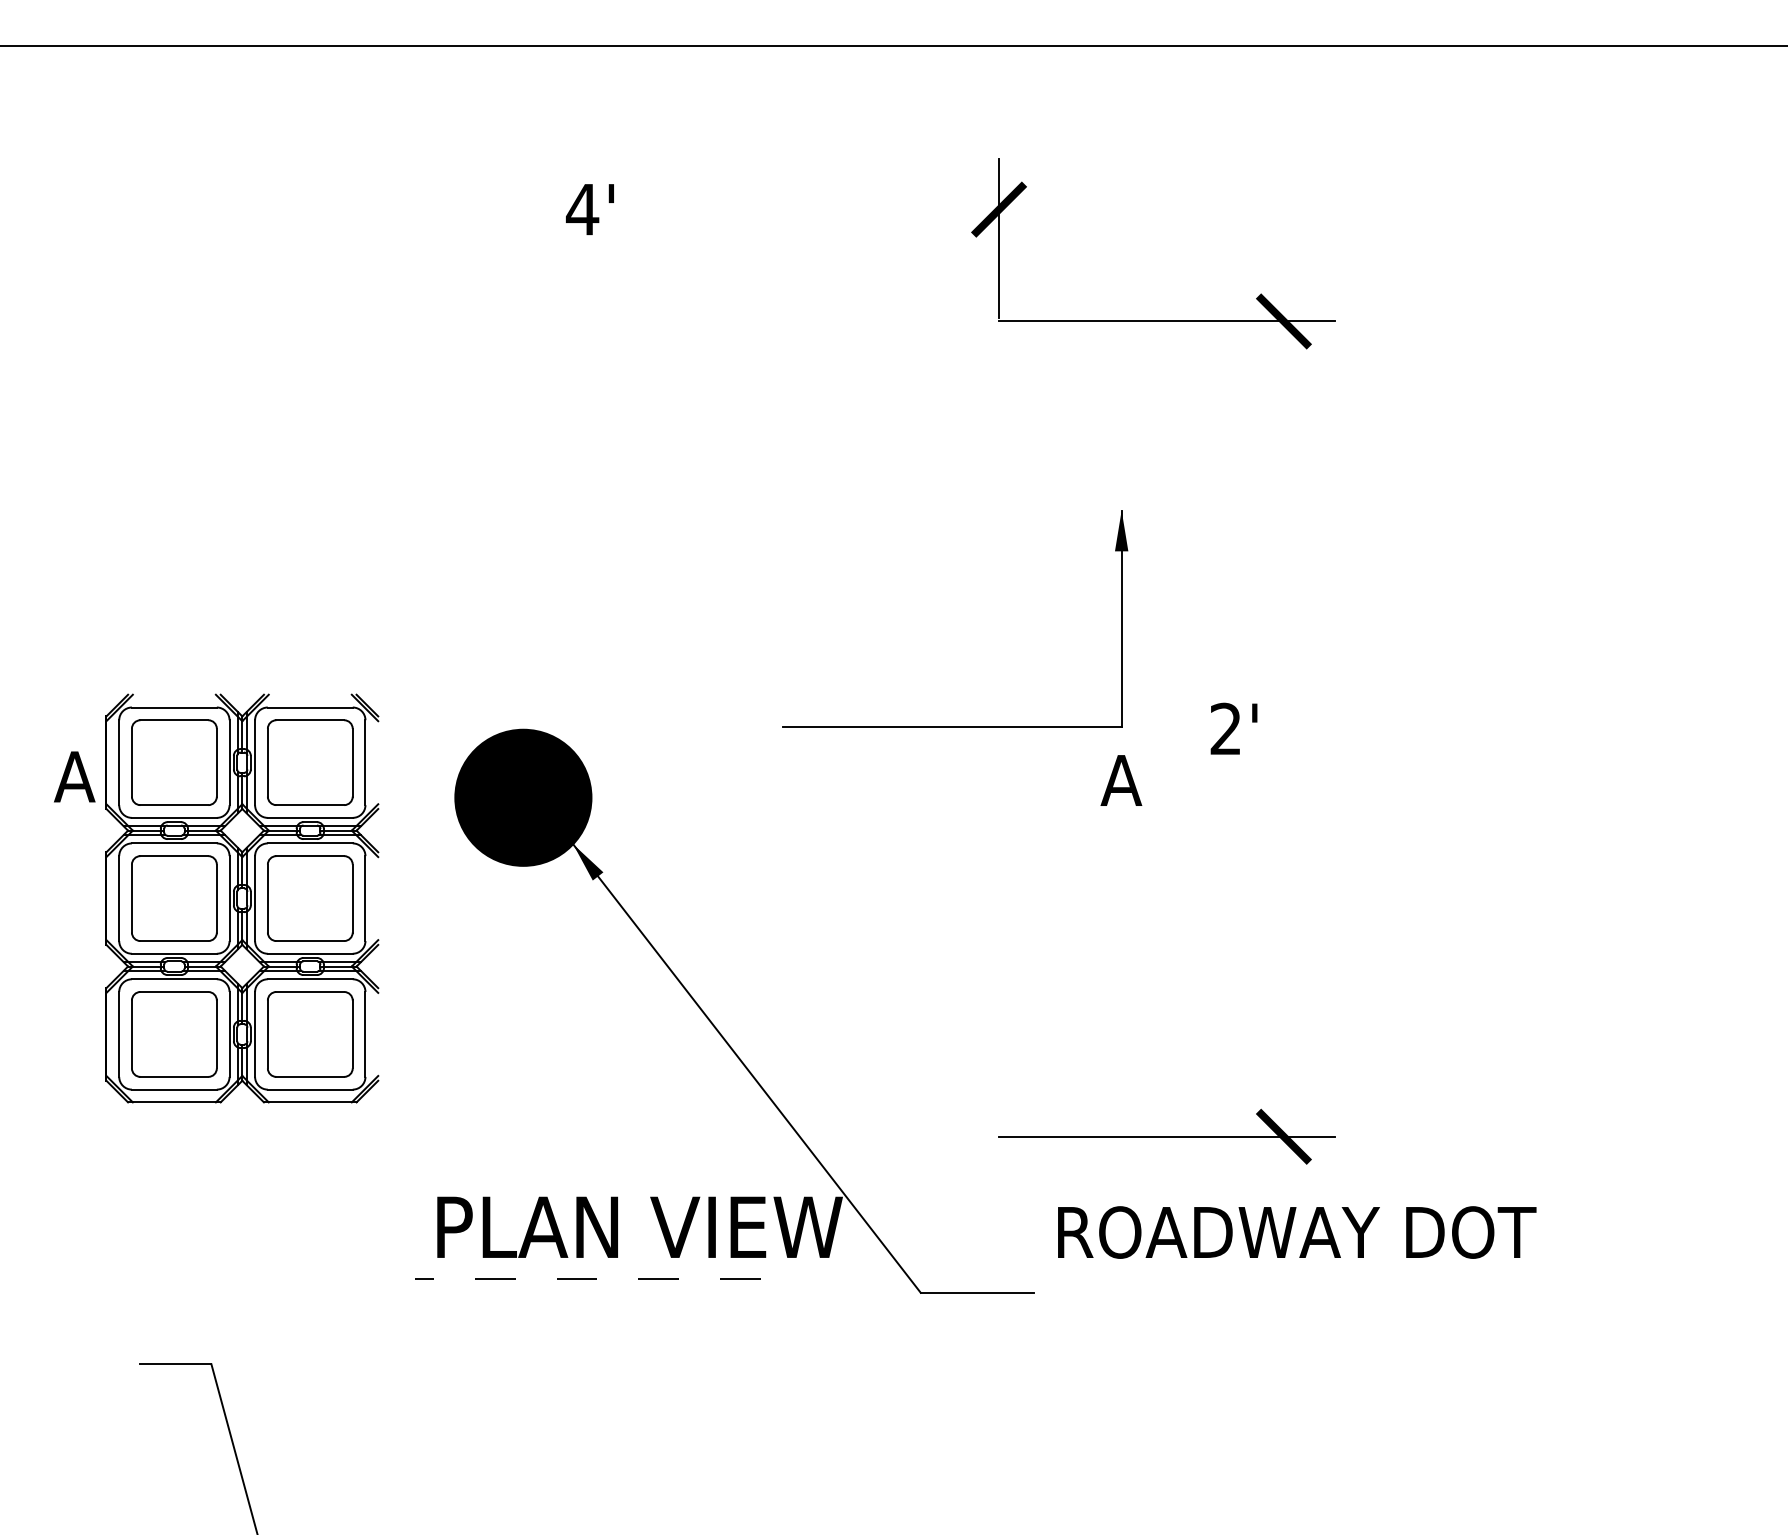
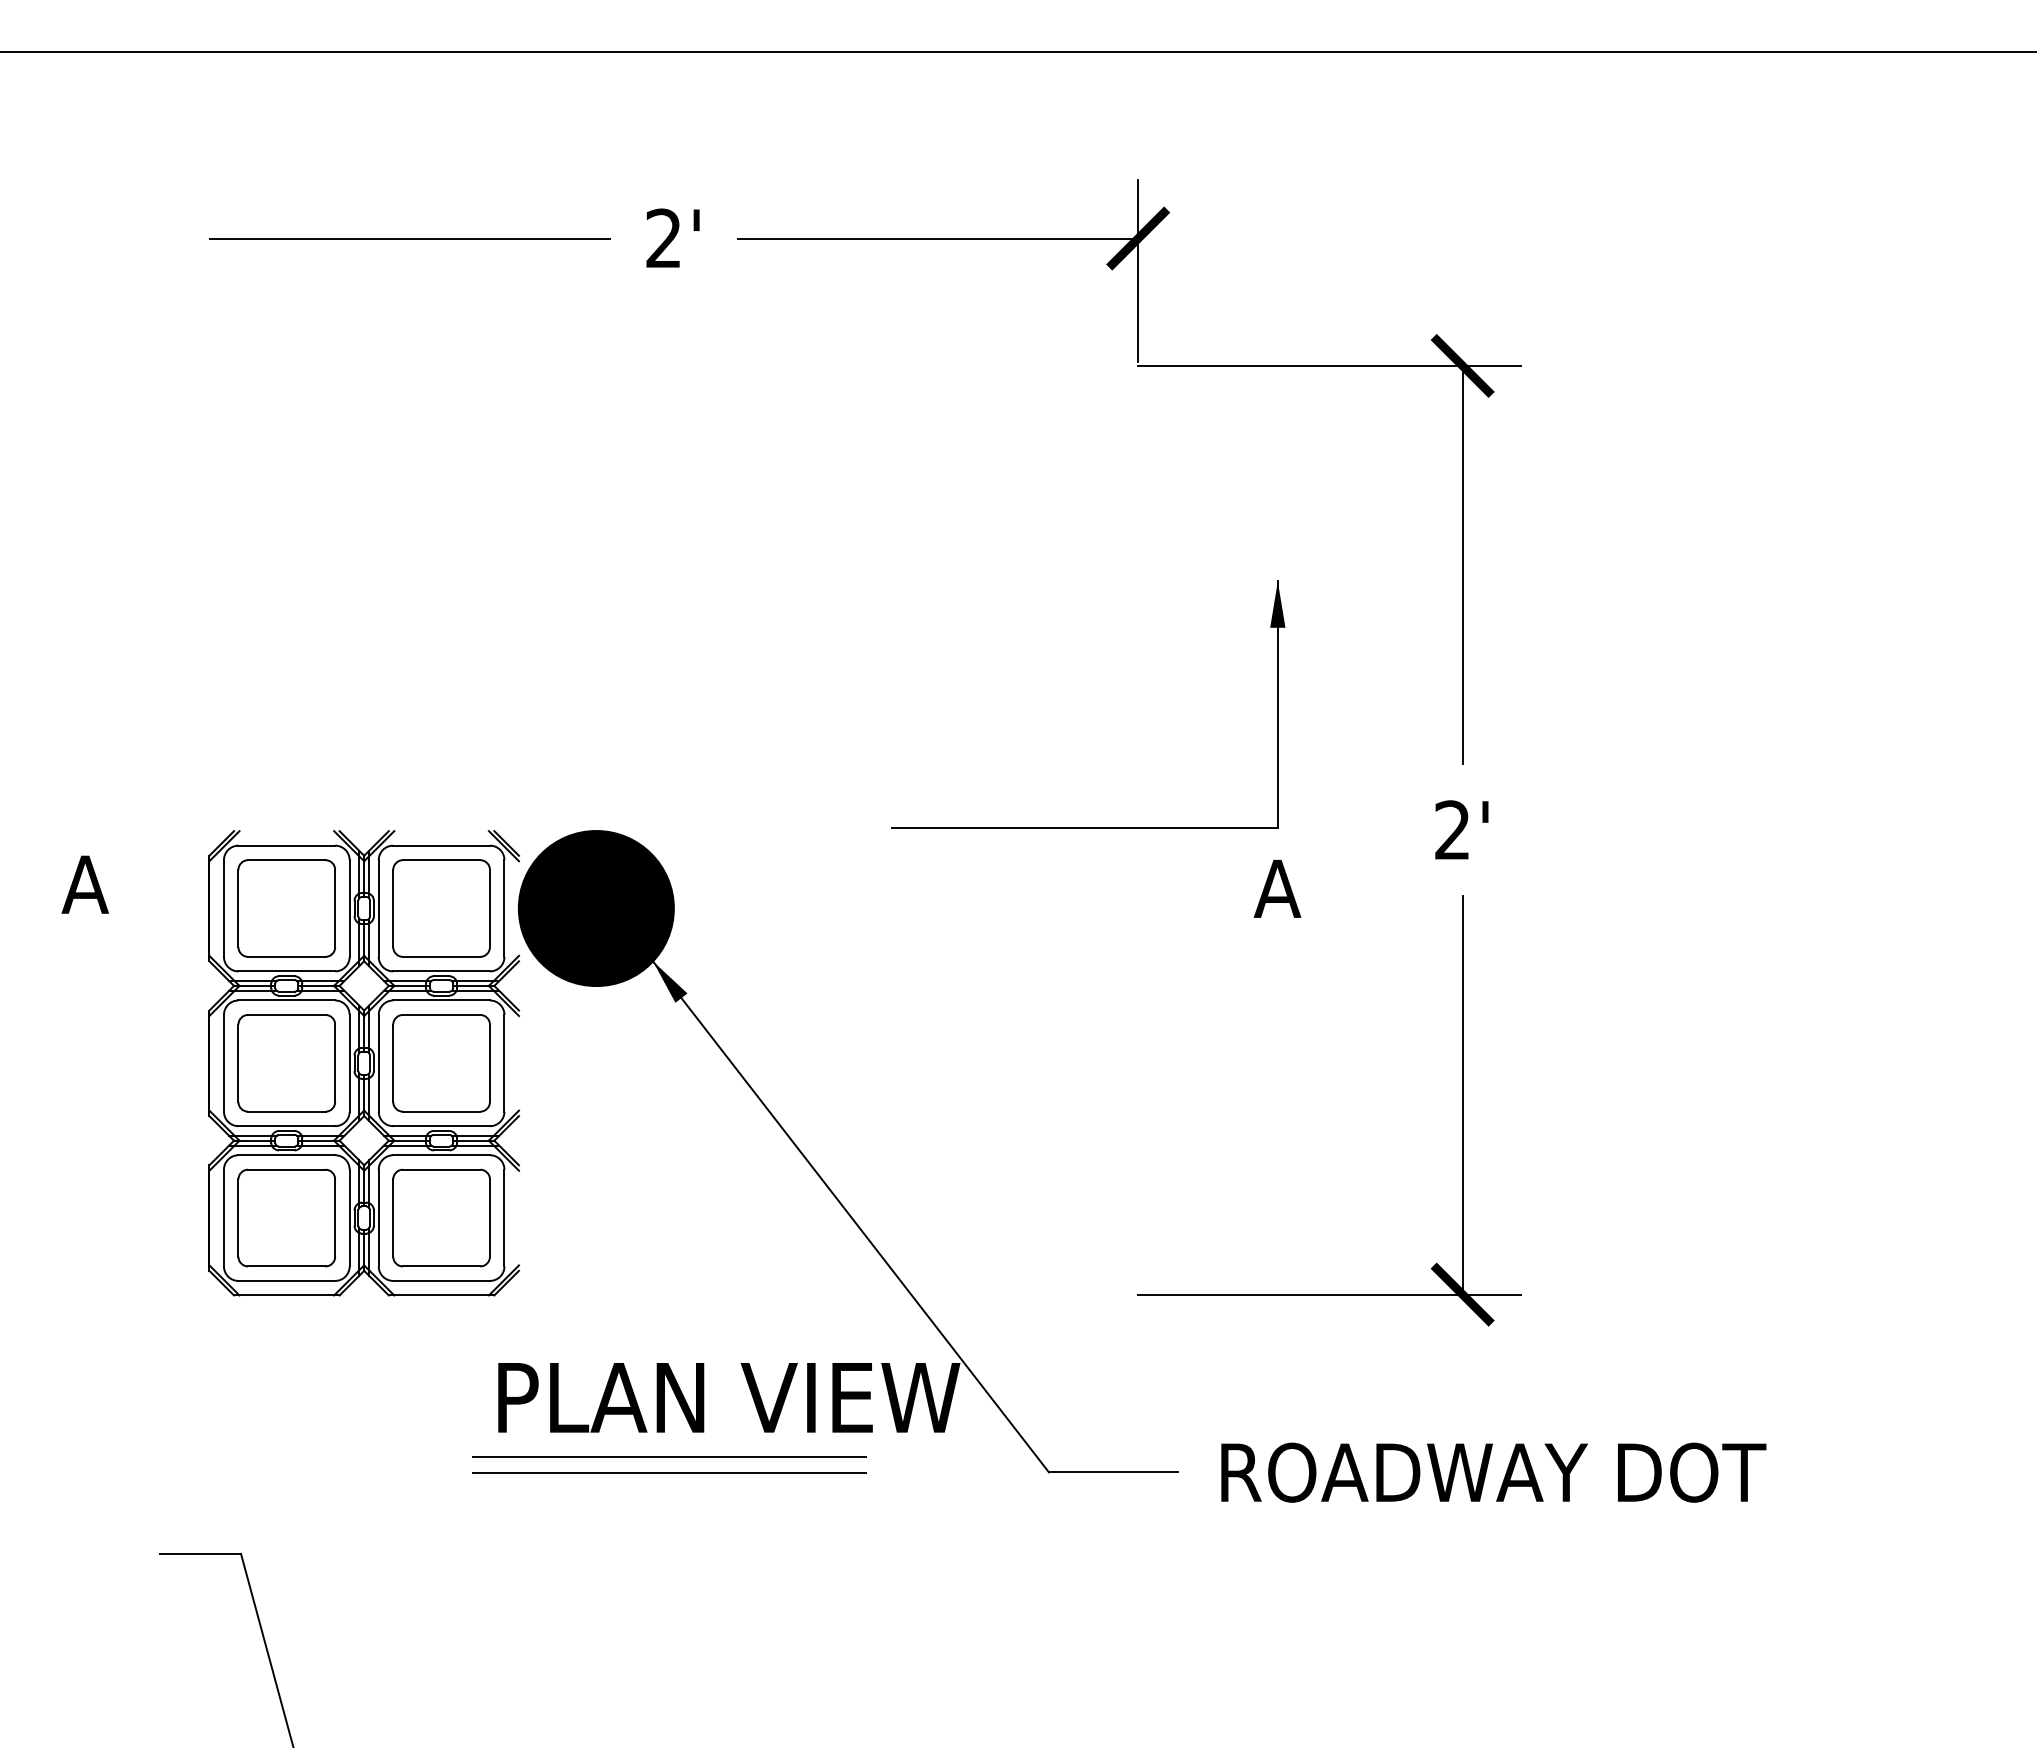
text: (582, 208) -> (663, 237), 4' -> 2'
line: (359, 209) -> (409, 238), added
line: (822, 209) -> (937, 238), added
line: (1283, 495) -> (1462, 564), added
text: (1233, 728) -> (1461, 829), moved
part: (242, 898) -> (364, 1063), moved
line: (1283, 961) -> (1462, 1095), added
text: (1296, 1232) -> (1493, 1472), moved
line: (587, 1278) -> (669, 1456), dashed -> solid
line: (587, 1293) -> (669, 1473), added

